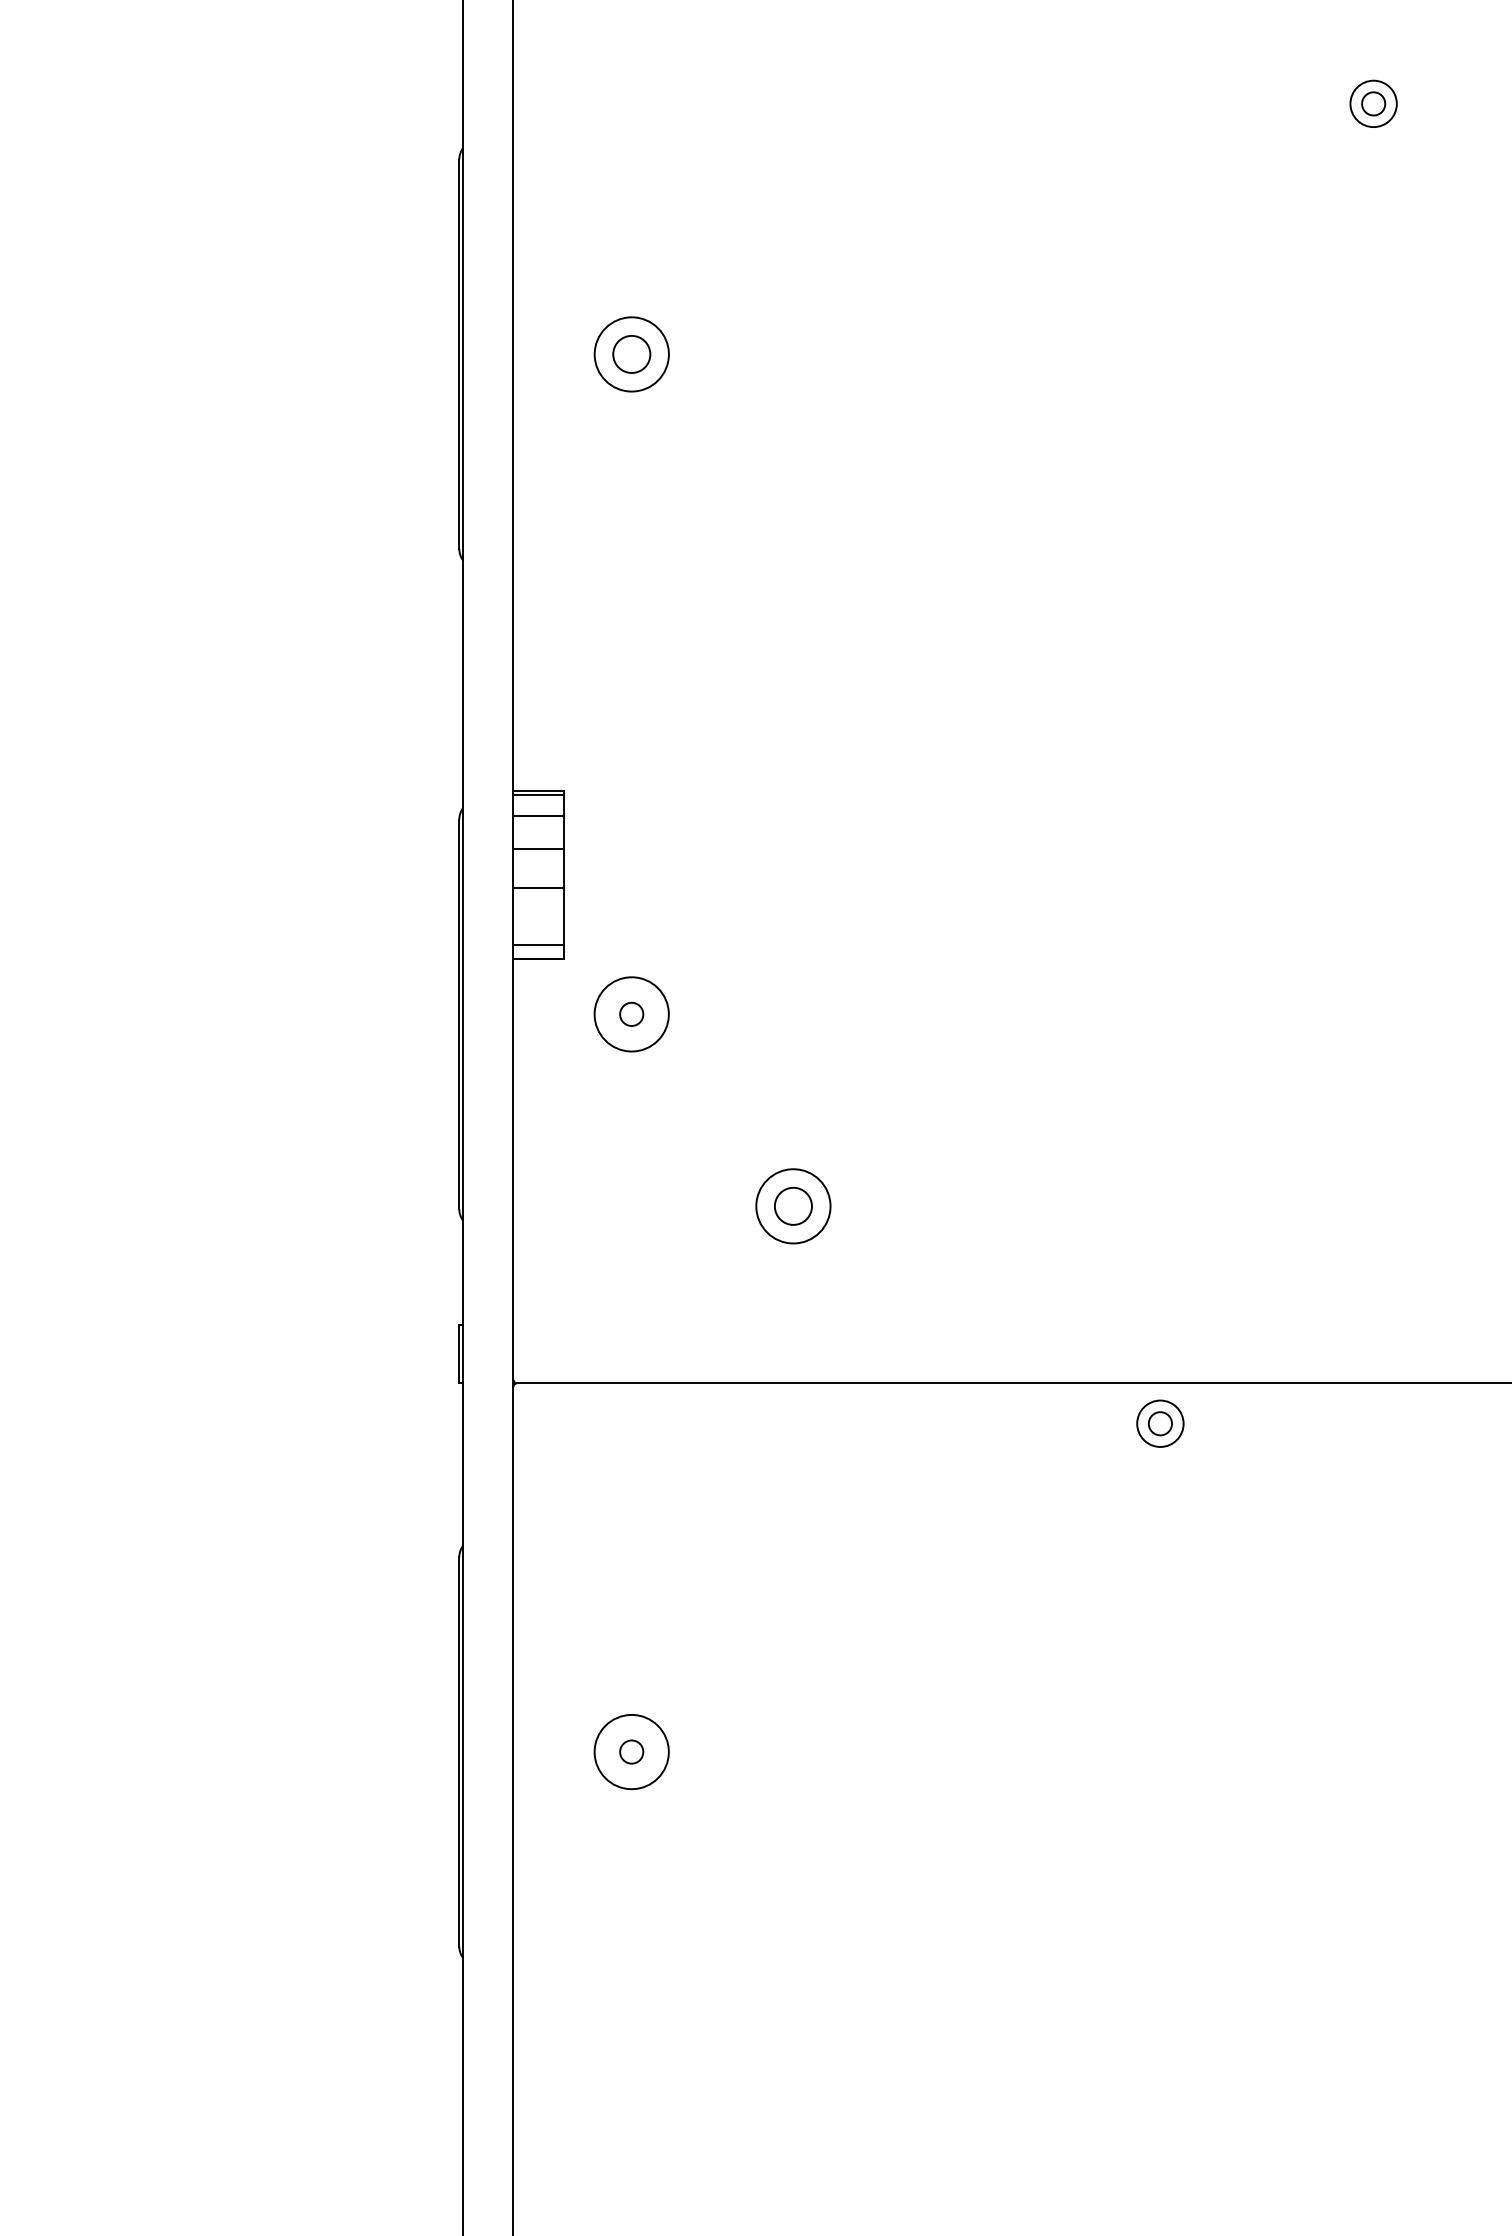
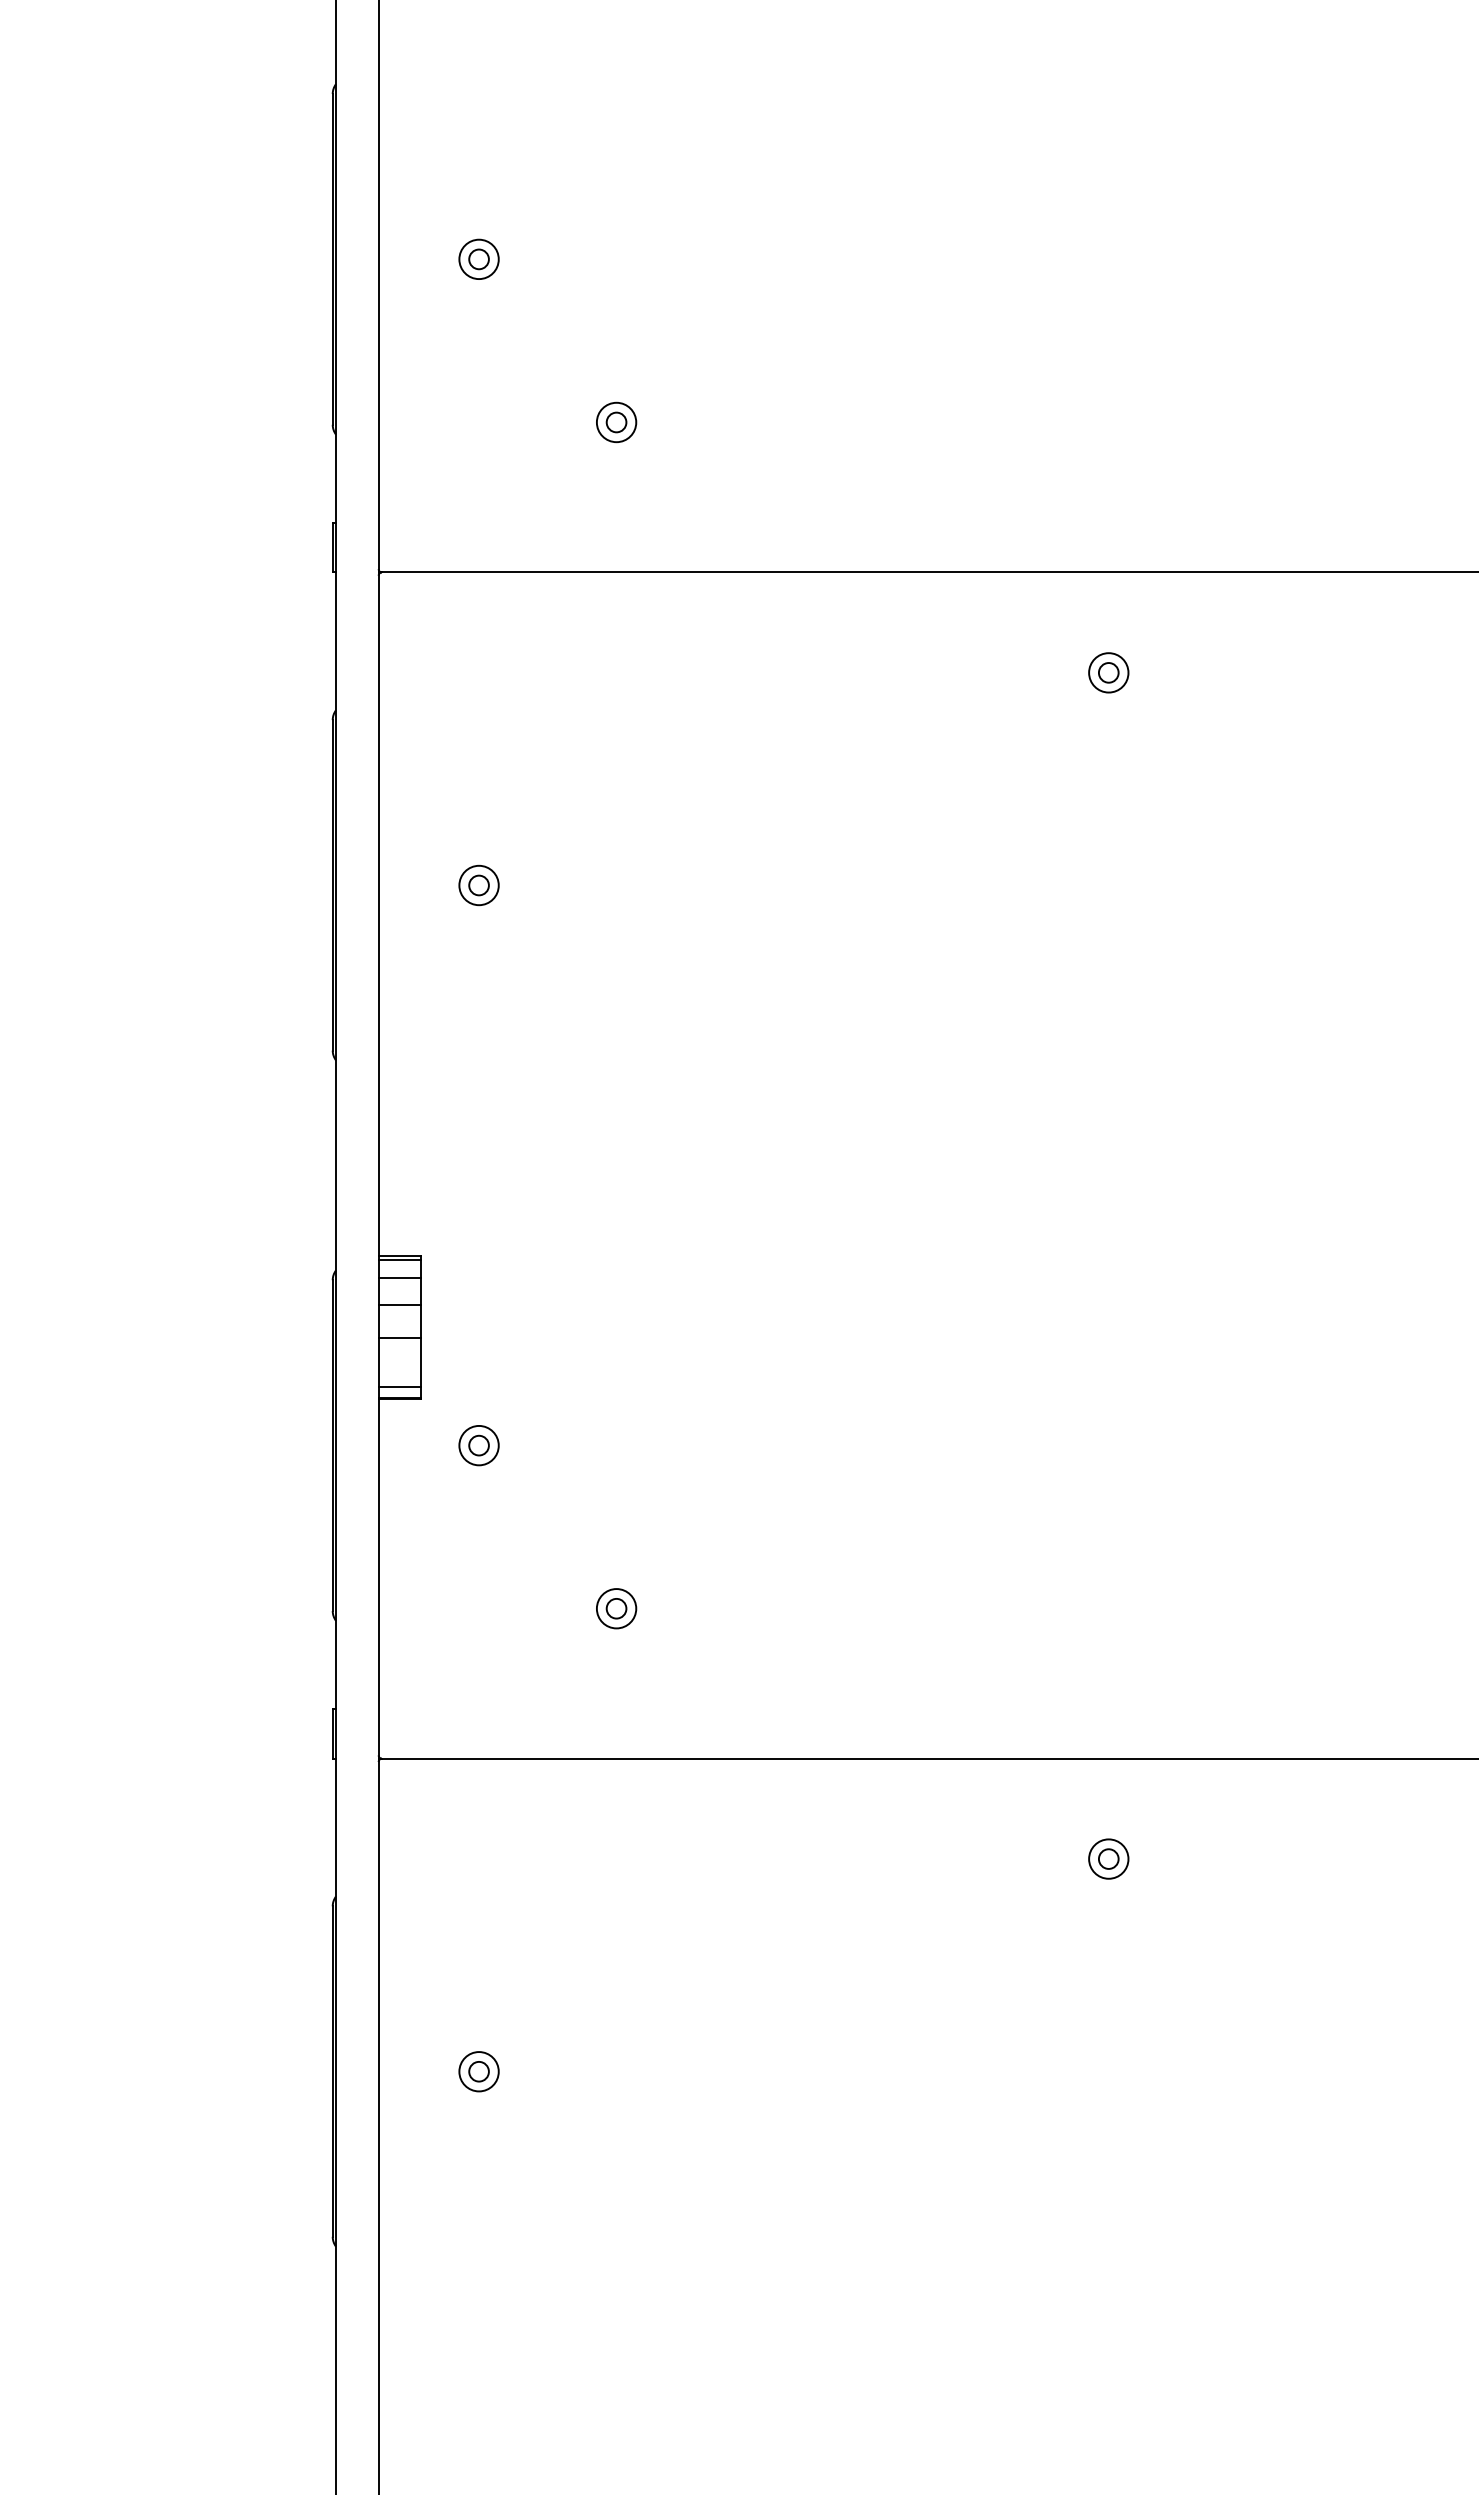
part: (631, 354) -> (478, 885), size x0.62
circle: (631, 1014) -> (478, 1445), size x0.62
part: (793, 1206) -> (616, 1608), size x0.62
part: (1160, 1423) -> (1108, 1858), moved
circle: (631, 1751) -> (478, 2071), size x0.62

